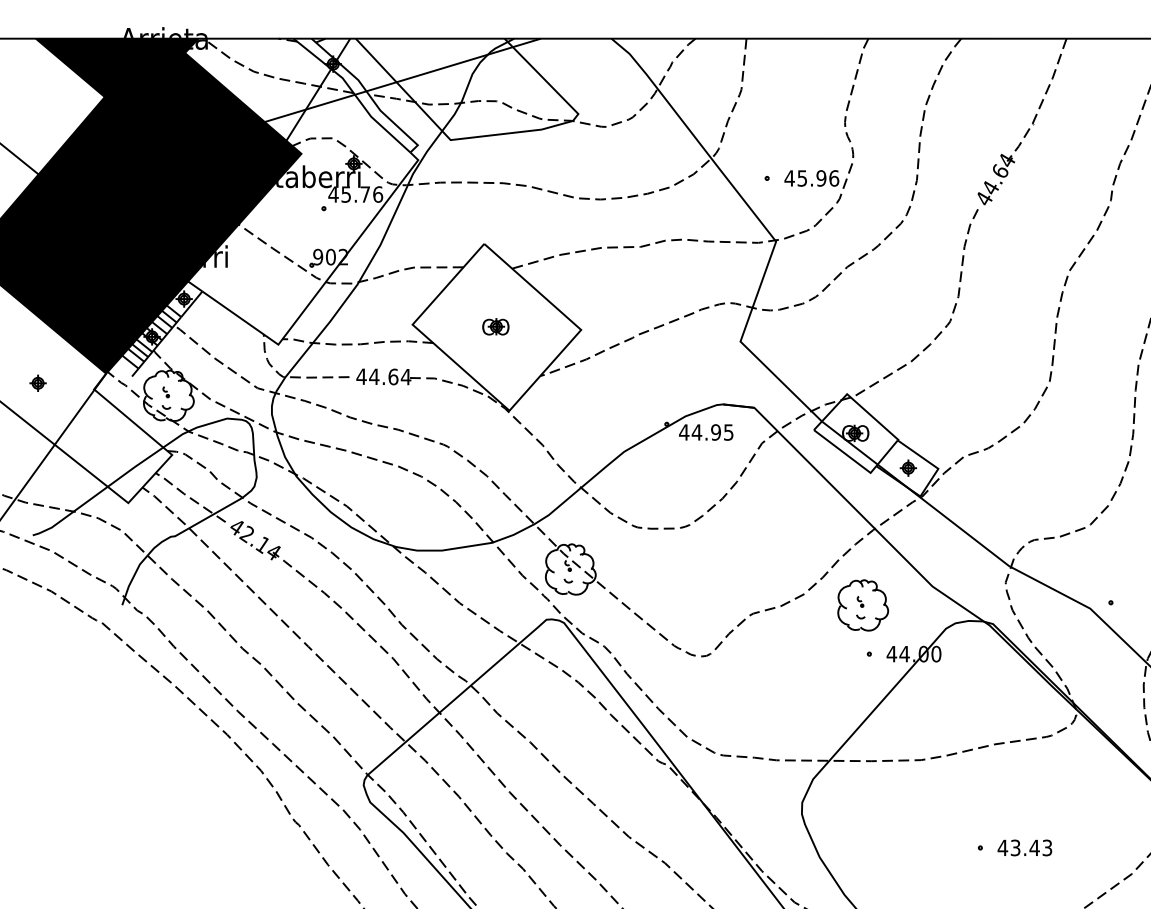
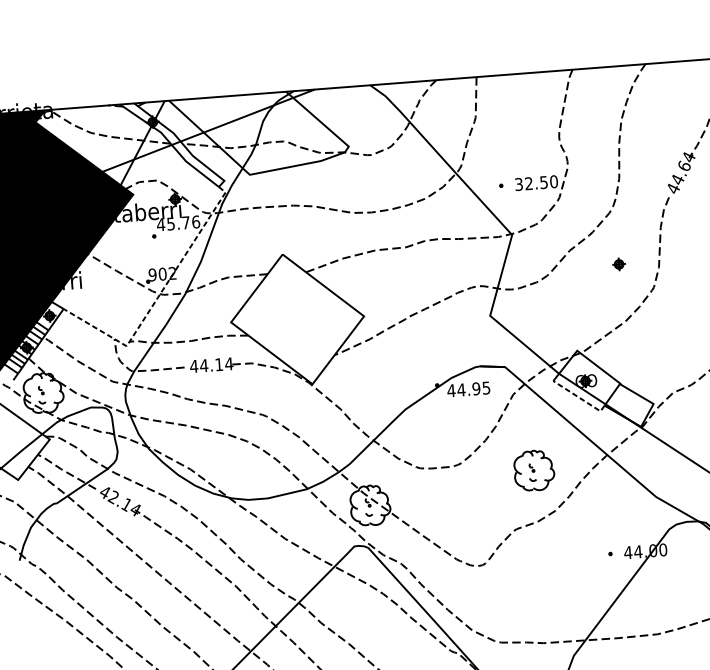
text: (811, 178) -> (536, 183), 45.96 -> 32.50
line: (323, 285) -> (158, 296), solid -> dashed
part: (495, 326) -> (296, 318), removed
text: (393, 376) -> (219, 364), 44.64 -> 44.14
line: (846, 454) -> (580, 398), solid -> dashed
part: (907, 467) -> (618, 263), moved
part: (863, 605) -> (534, 470), moved

